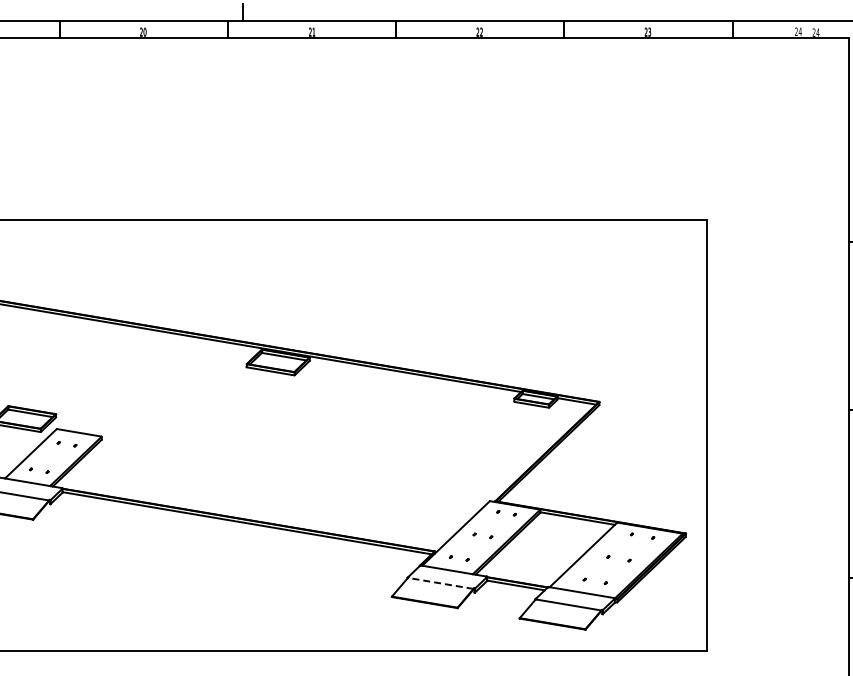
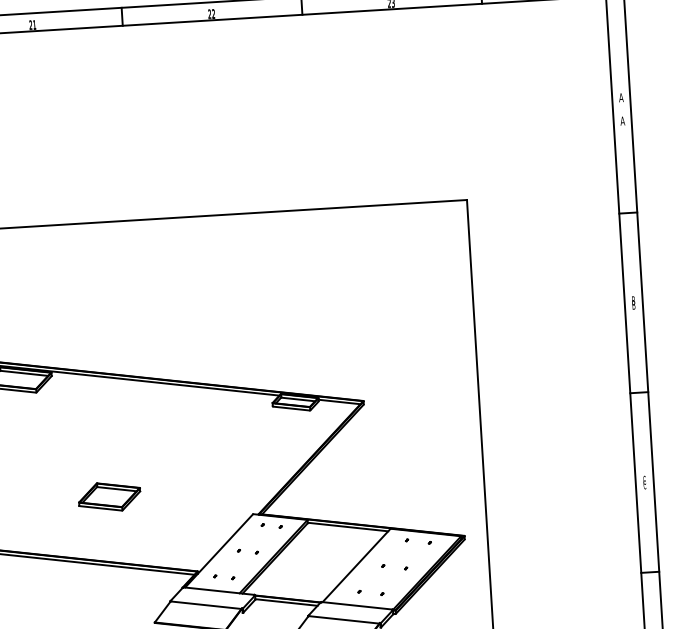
part: (356, 476) -> (109, 496), added
line: (440, 583) -> (205, 605), dashed -> solid

